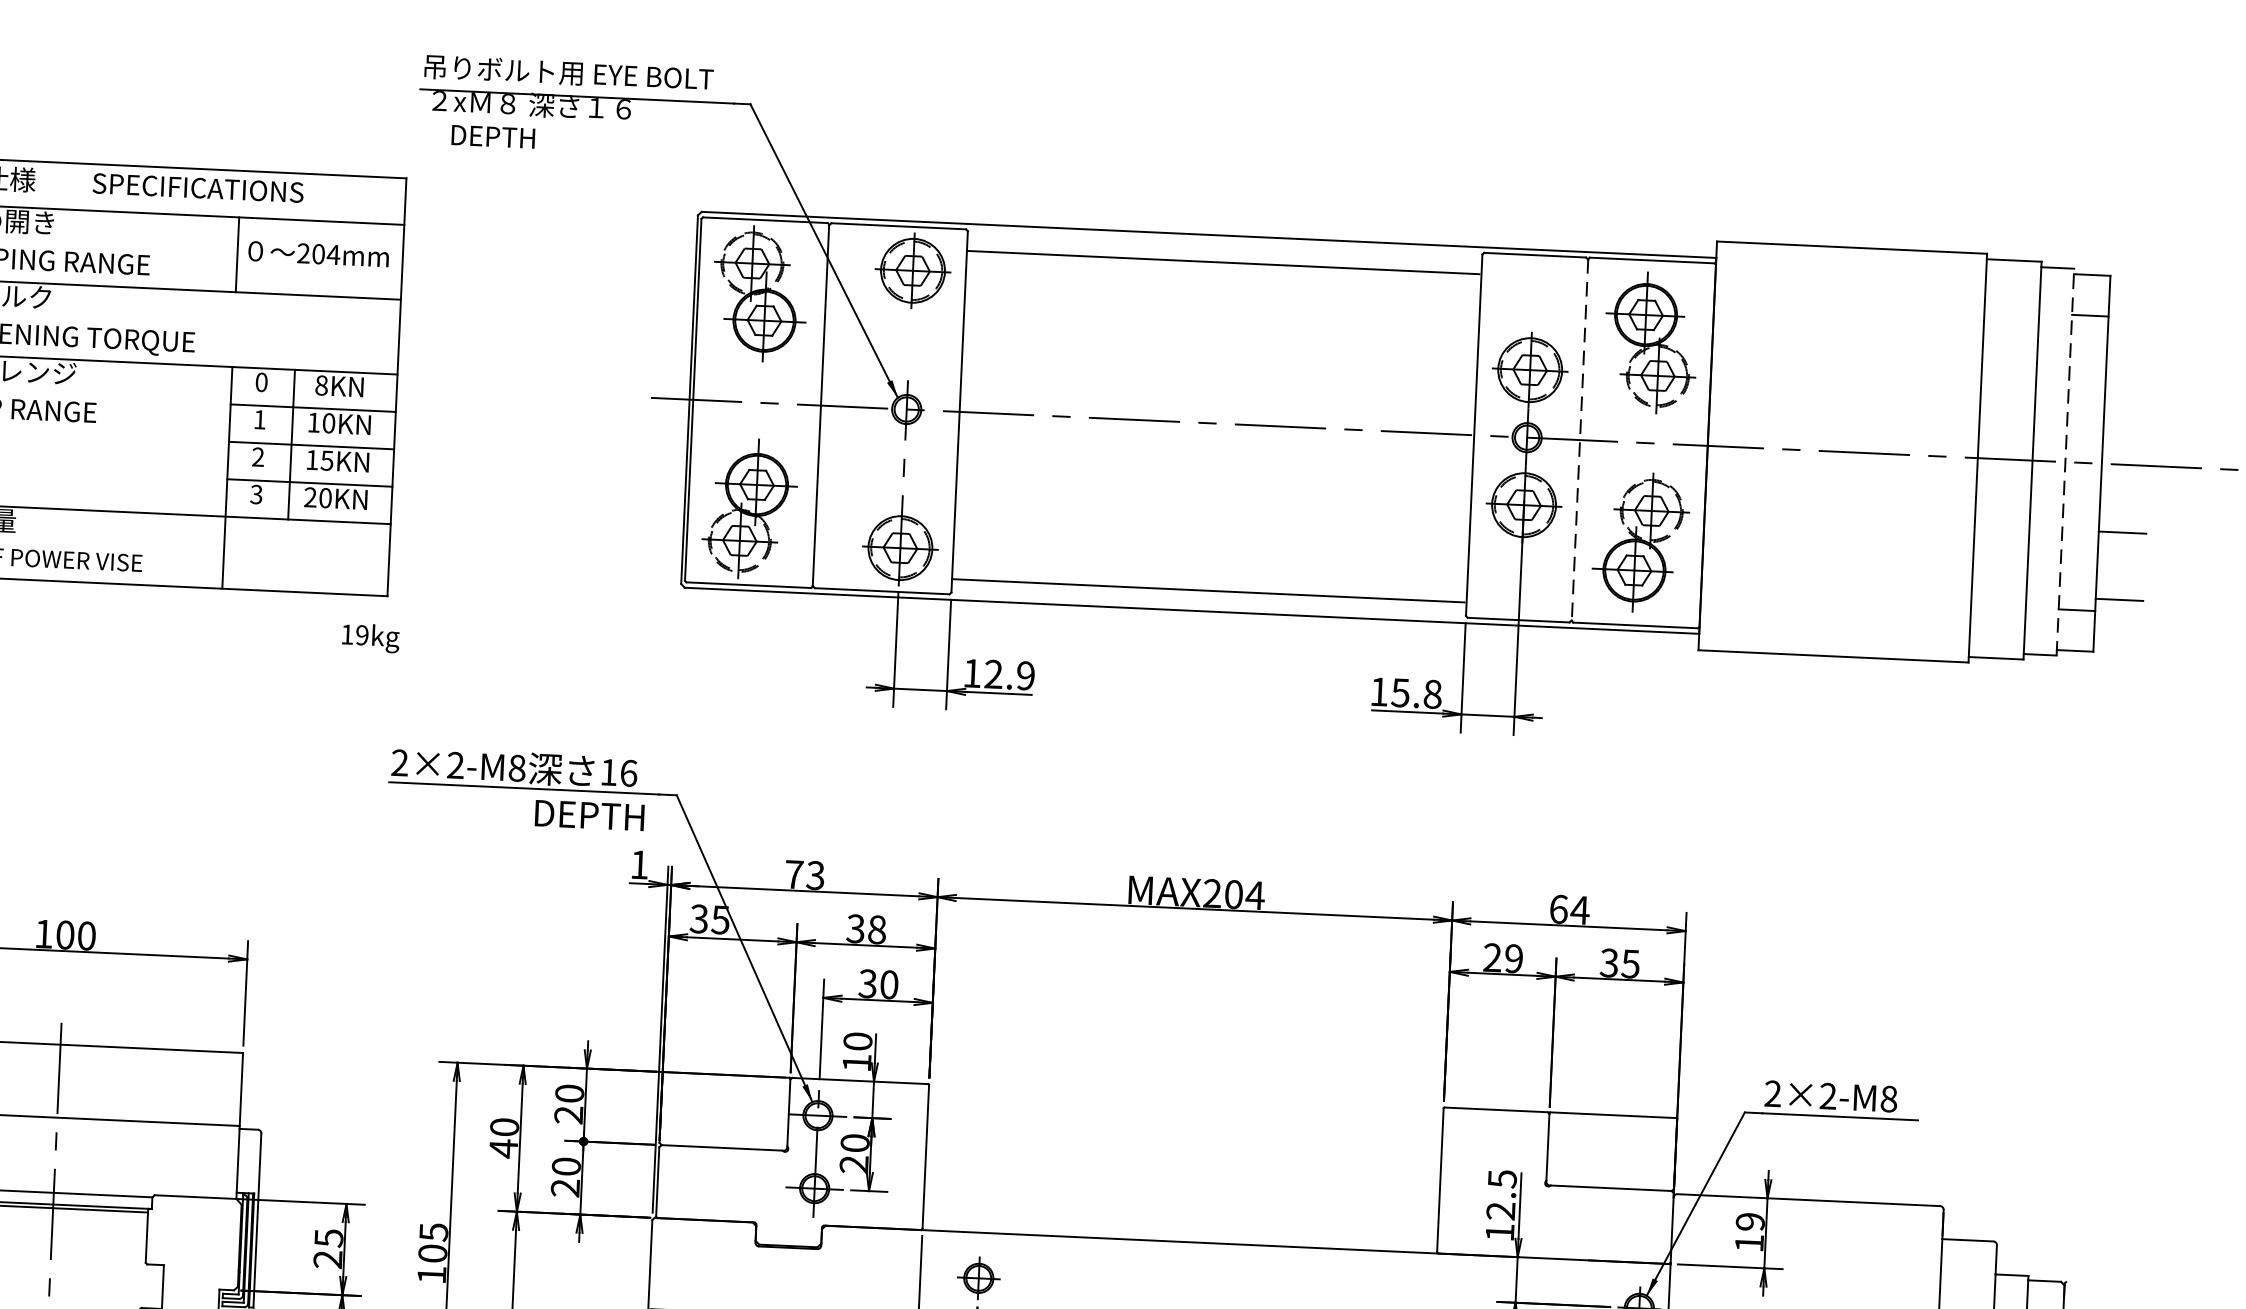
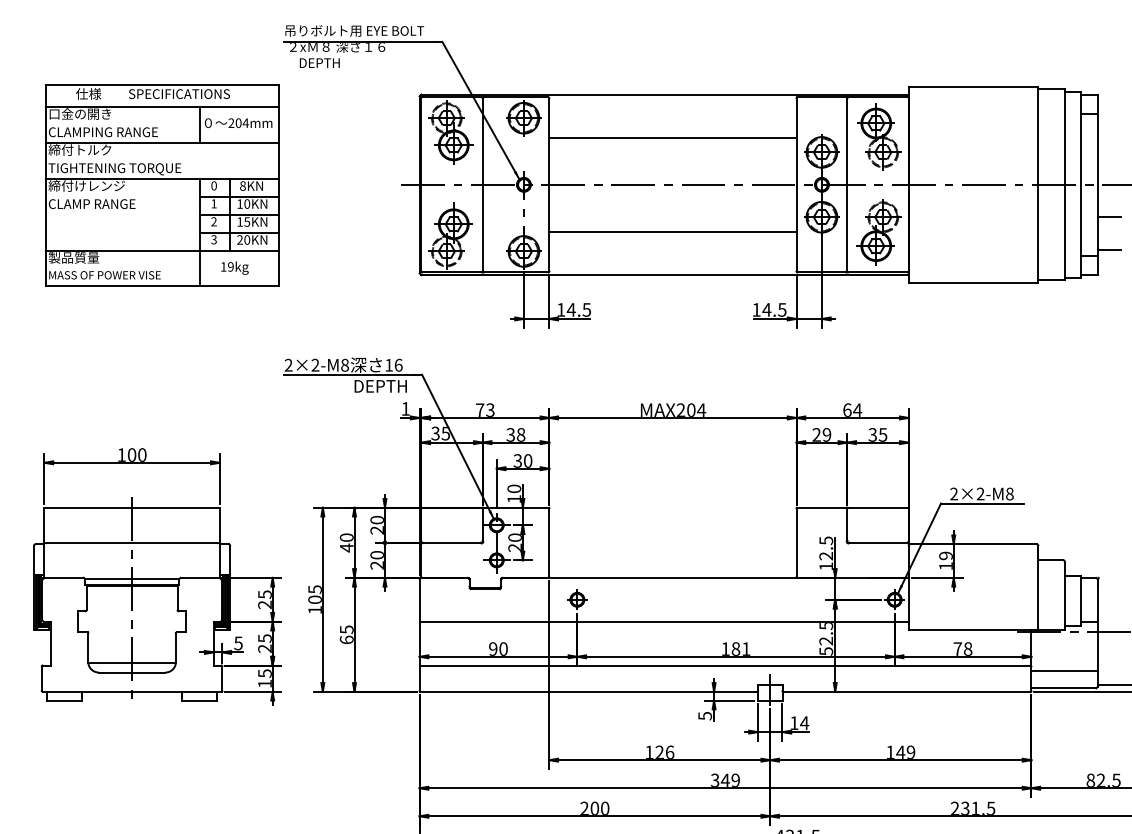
line: (1223, 262) -> (672, 137), moved
line: (1580, 439) -> (847, 184), dashed -> solid
line: (2065, 461) -> (1080, 184), dashed -> solid
line: (1208, 591) -> (672, 232), moved
text: (369, 636) -> (234, 267), moved
text: (1008, 674) -> (578, 309), 12.9 -> 14.5
text: (1416, 692) -> (774, 309), 15.8 -> 14.5

